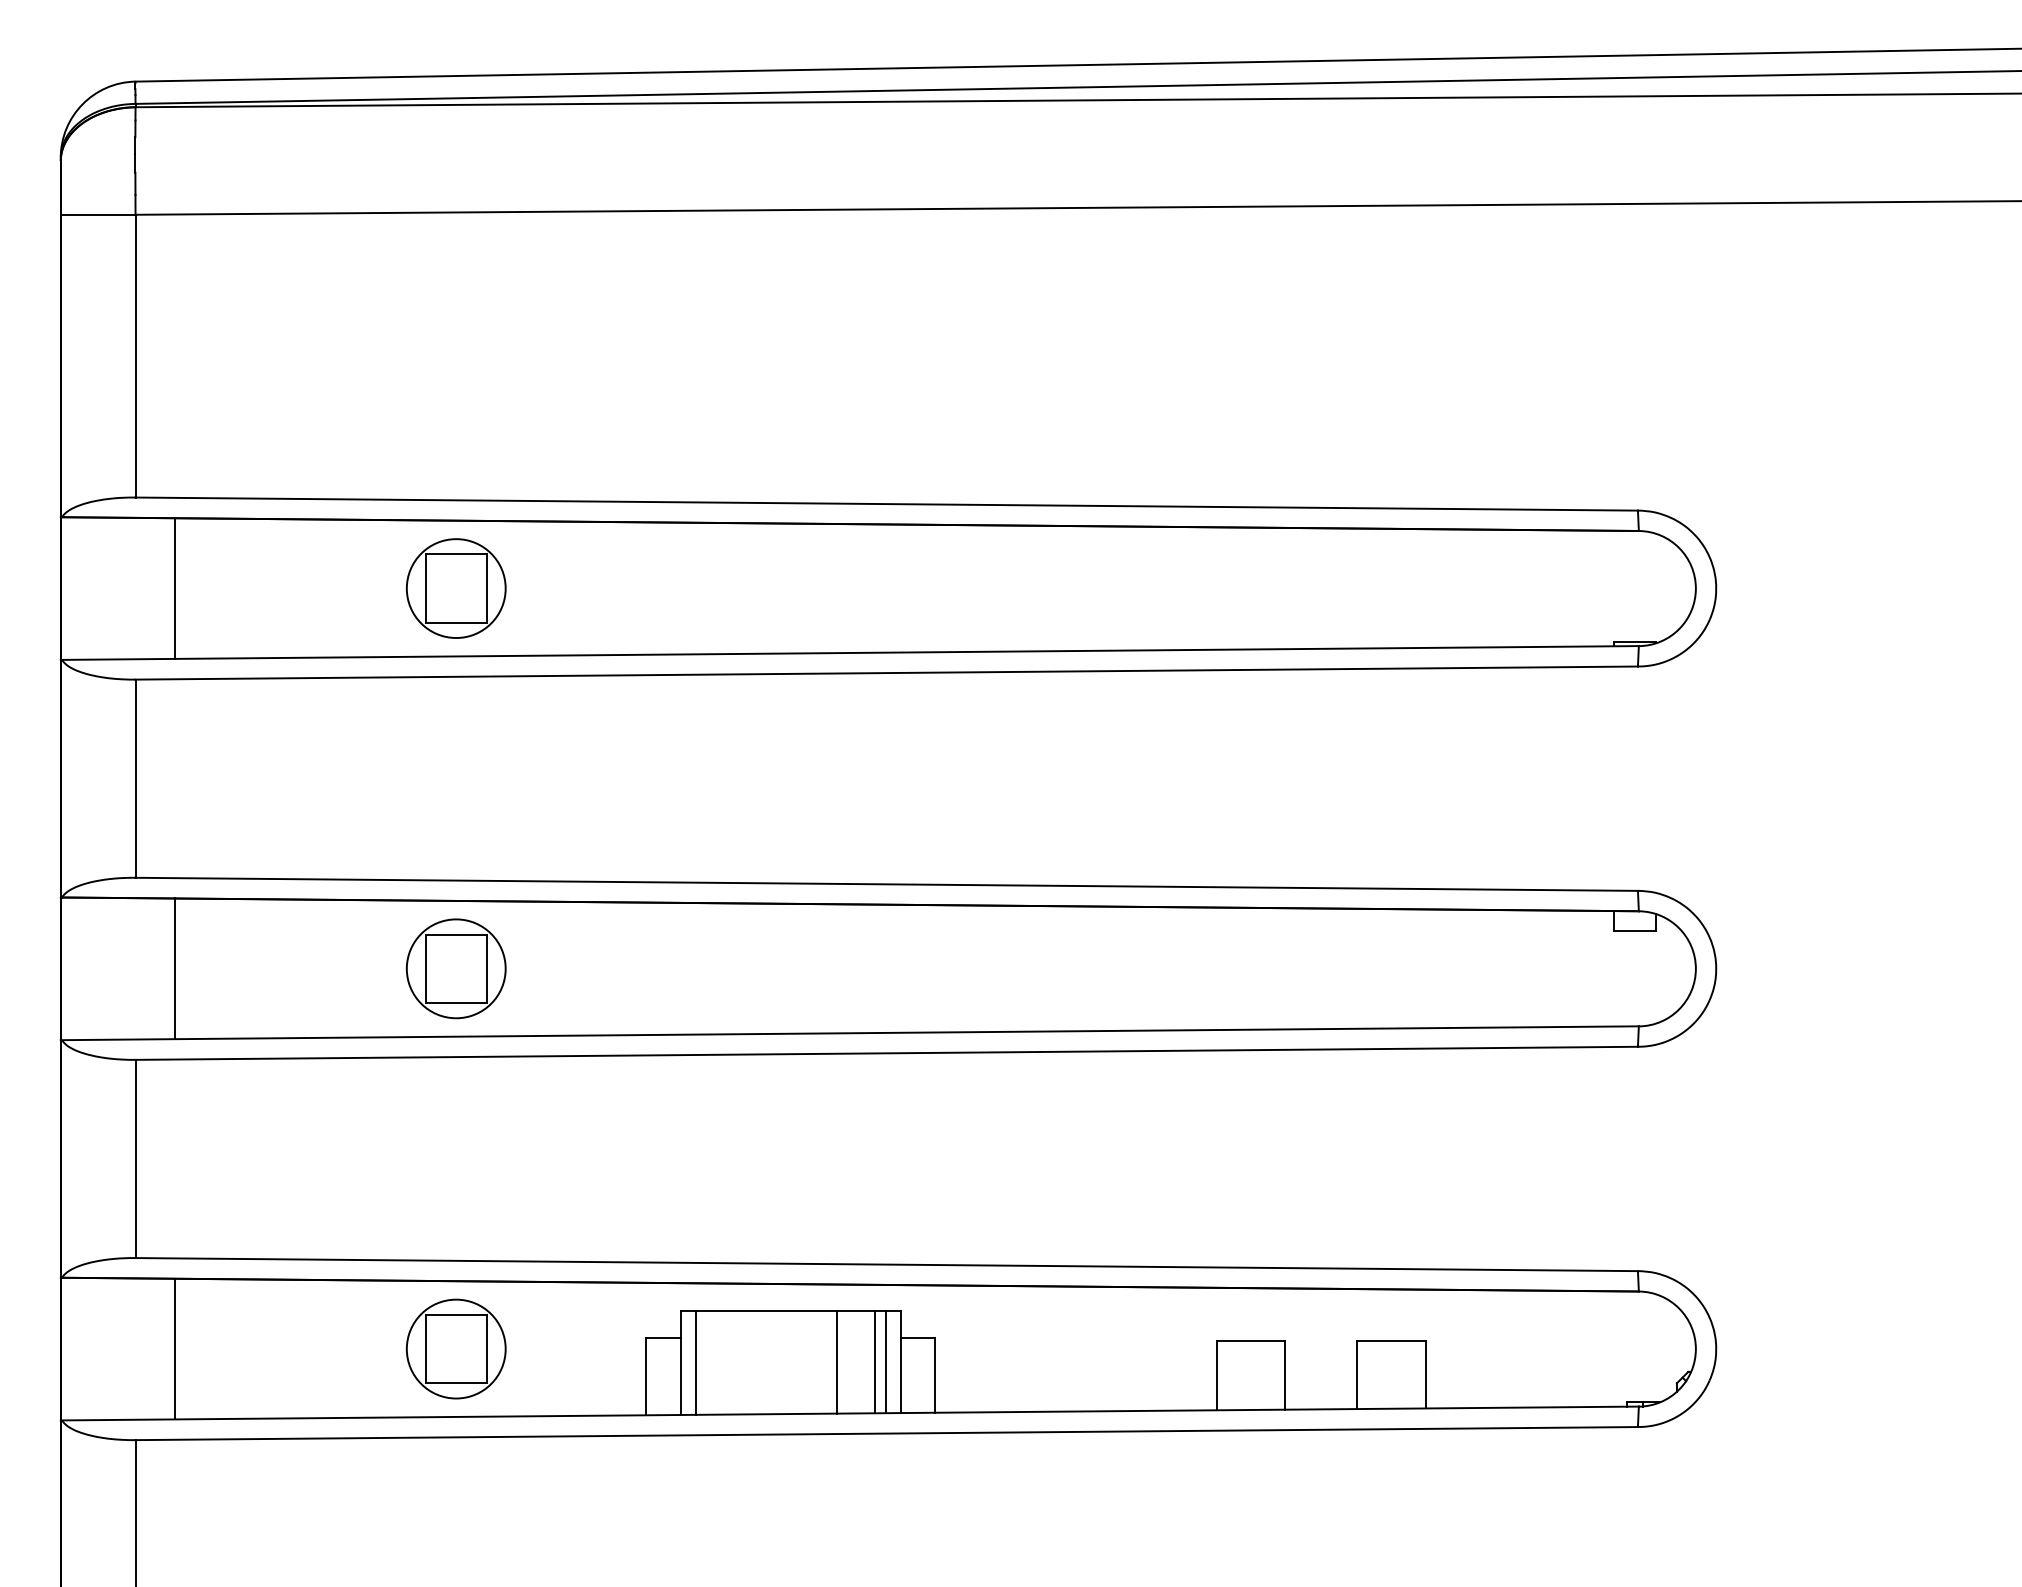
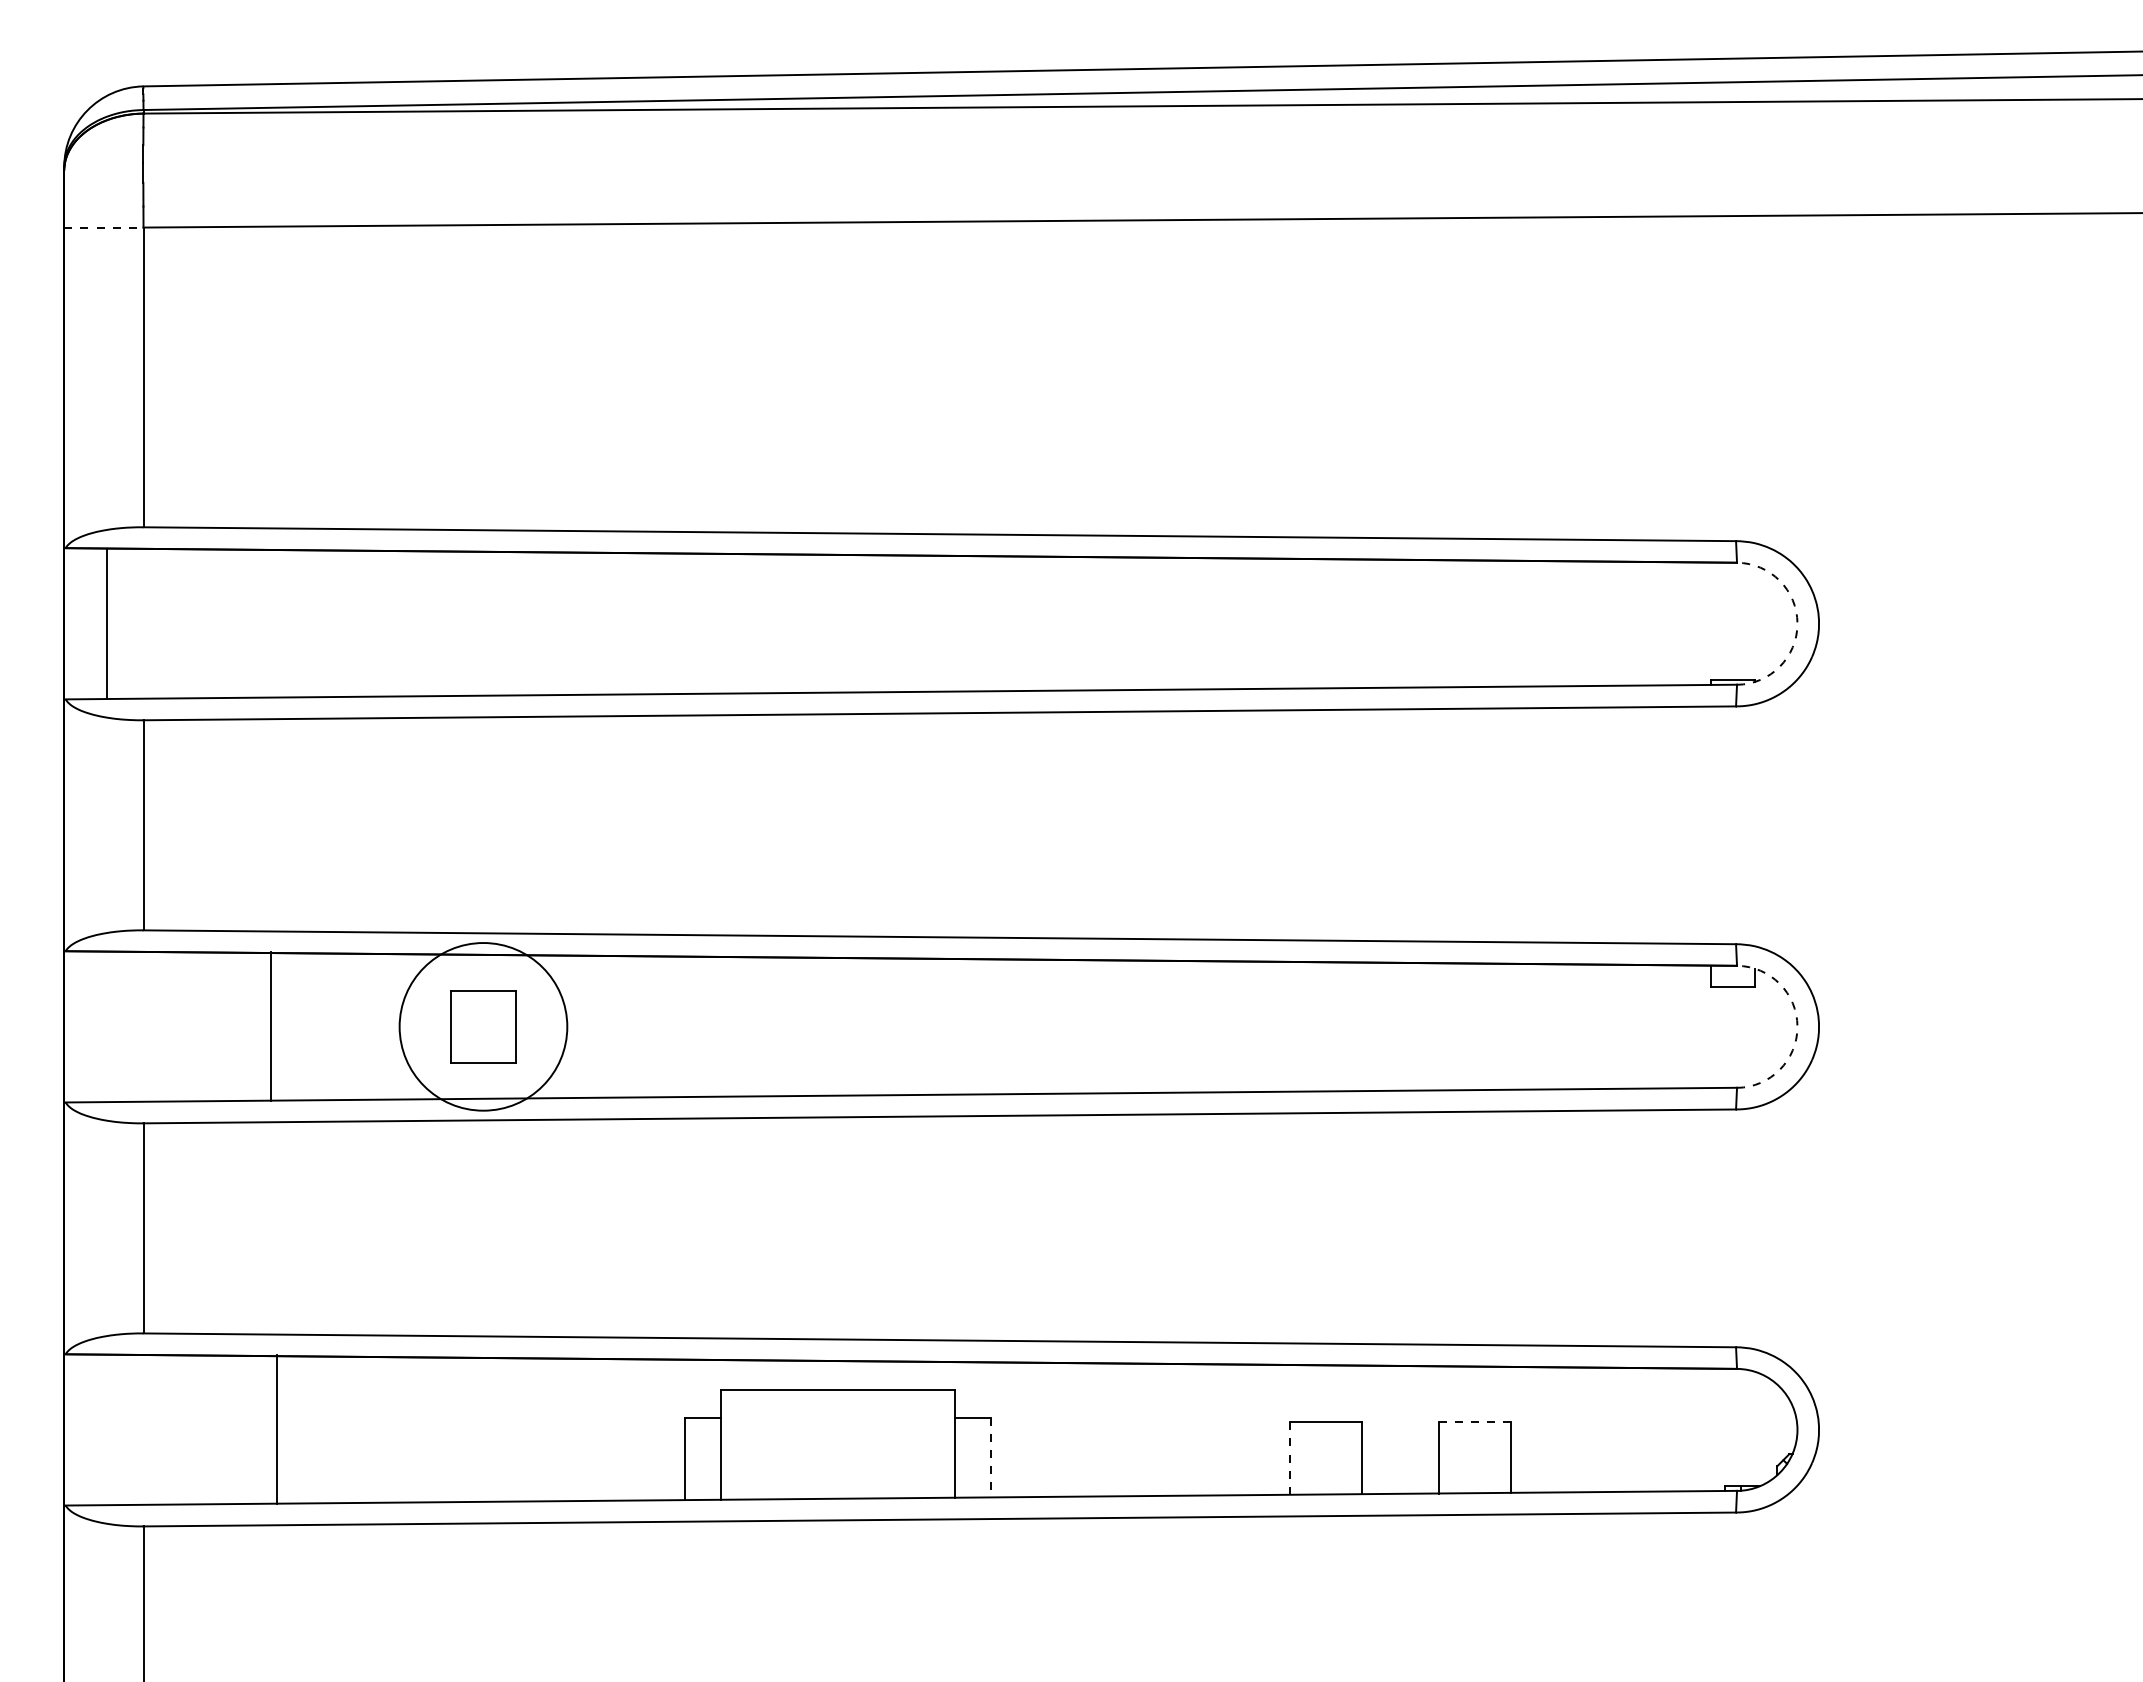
line: (97, 214) -> (103, 227), solid -> dashed
line: (175, 588) -> (107, 623), moved
part: (456, 588) -> (483, 623), removed
arc: (1695, 588) -> (1797, 623), solid -> dashed
line: (175, 968) -> (271, 1026), moved
circle: (456, 968) -> (483, 1026), size x1.6
arc: (1695, 968) -> (1797, 1026), solid -> dashed
line: (1392, 1341) -> (1475, 1421), solid -> dashed
line: (175, 1348) -> (277, 1429), moved
part: (456, 1348) -> (483, 1429), removed
line: (837, 1361) -> (887, 1443), removed
line: (875, 1361) -> (927, 1443), removed
line: (885, 1361) -> (938, 1443), removed
line: (695, 1362) -> (737, 1444), removed
line: (935, 1375) -> (991, 1457), solid -> dashed
line: (1216, 1375) -> (1289, 1457), solid -> dashed

